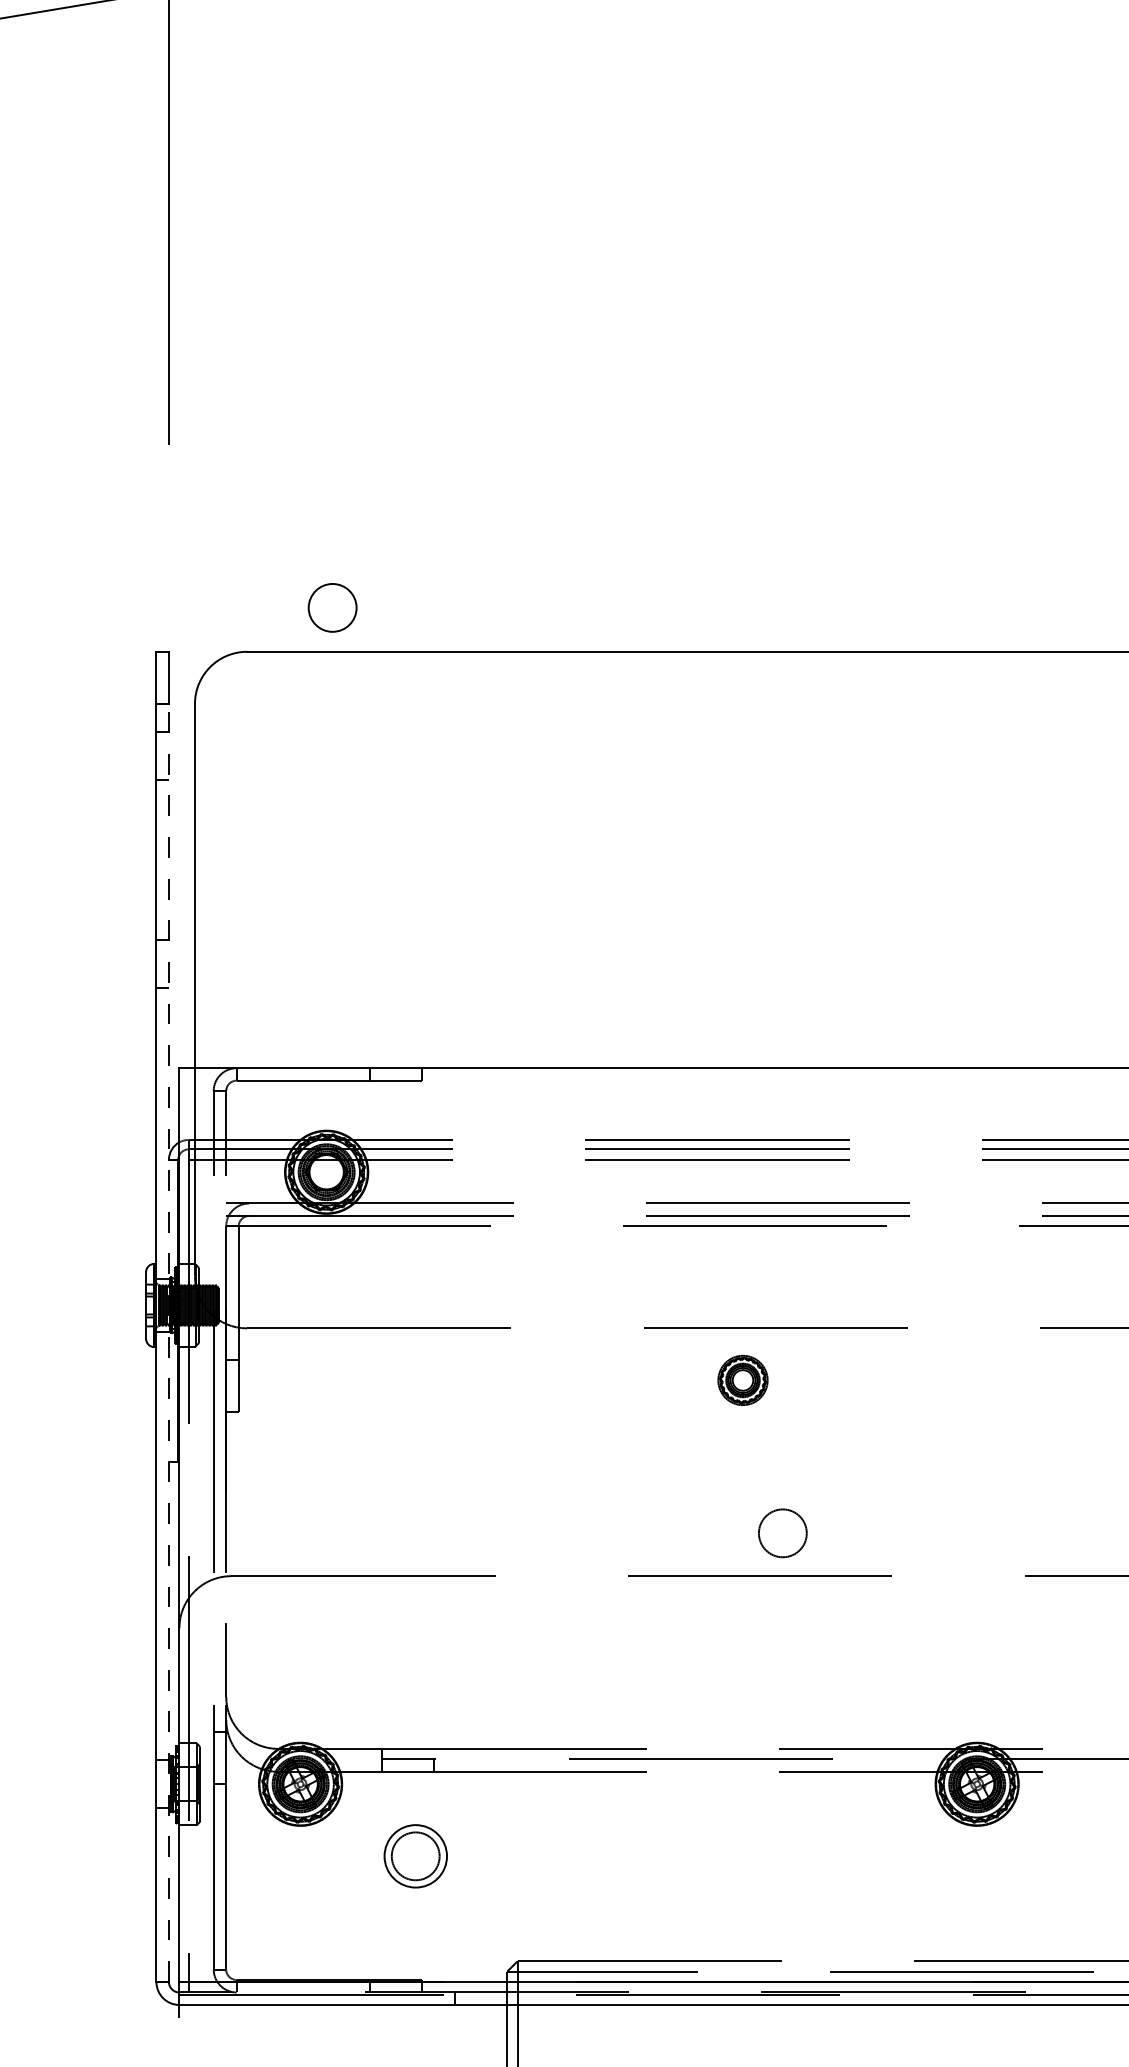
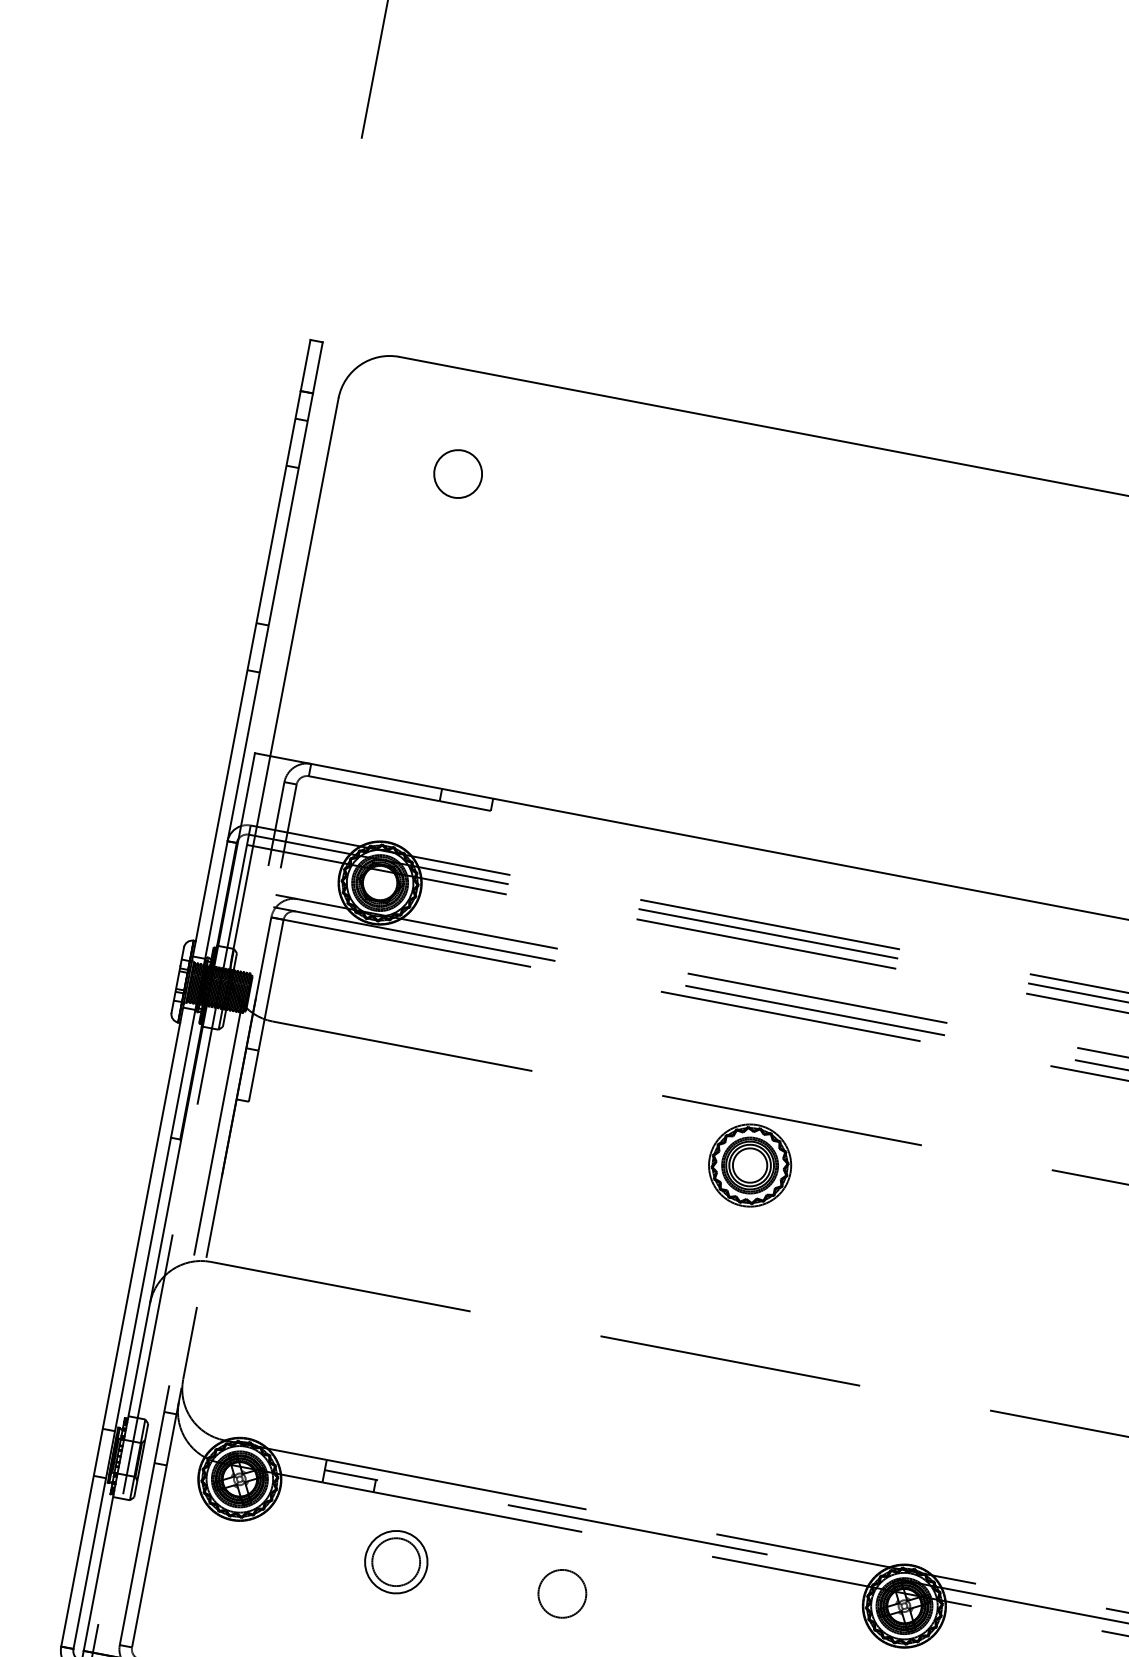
circle: (332, 607) -> (458, 473), moved
line: (168, 1342) -> (192, 1020), dashed -> solid
part: (742, 1380) -> (749, 1165), size x1.67
circle: (782, 1533) -> (561, 1593), moved
part: (415, 1856) -> (395, 1562), moved

